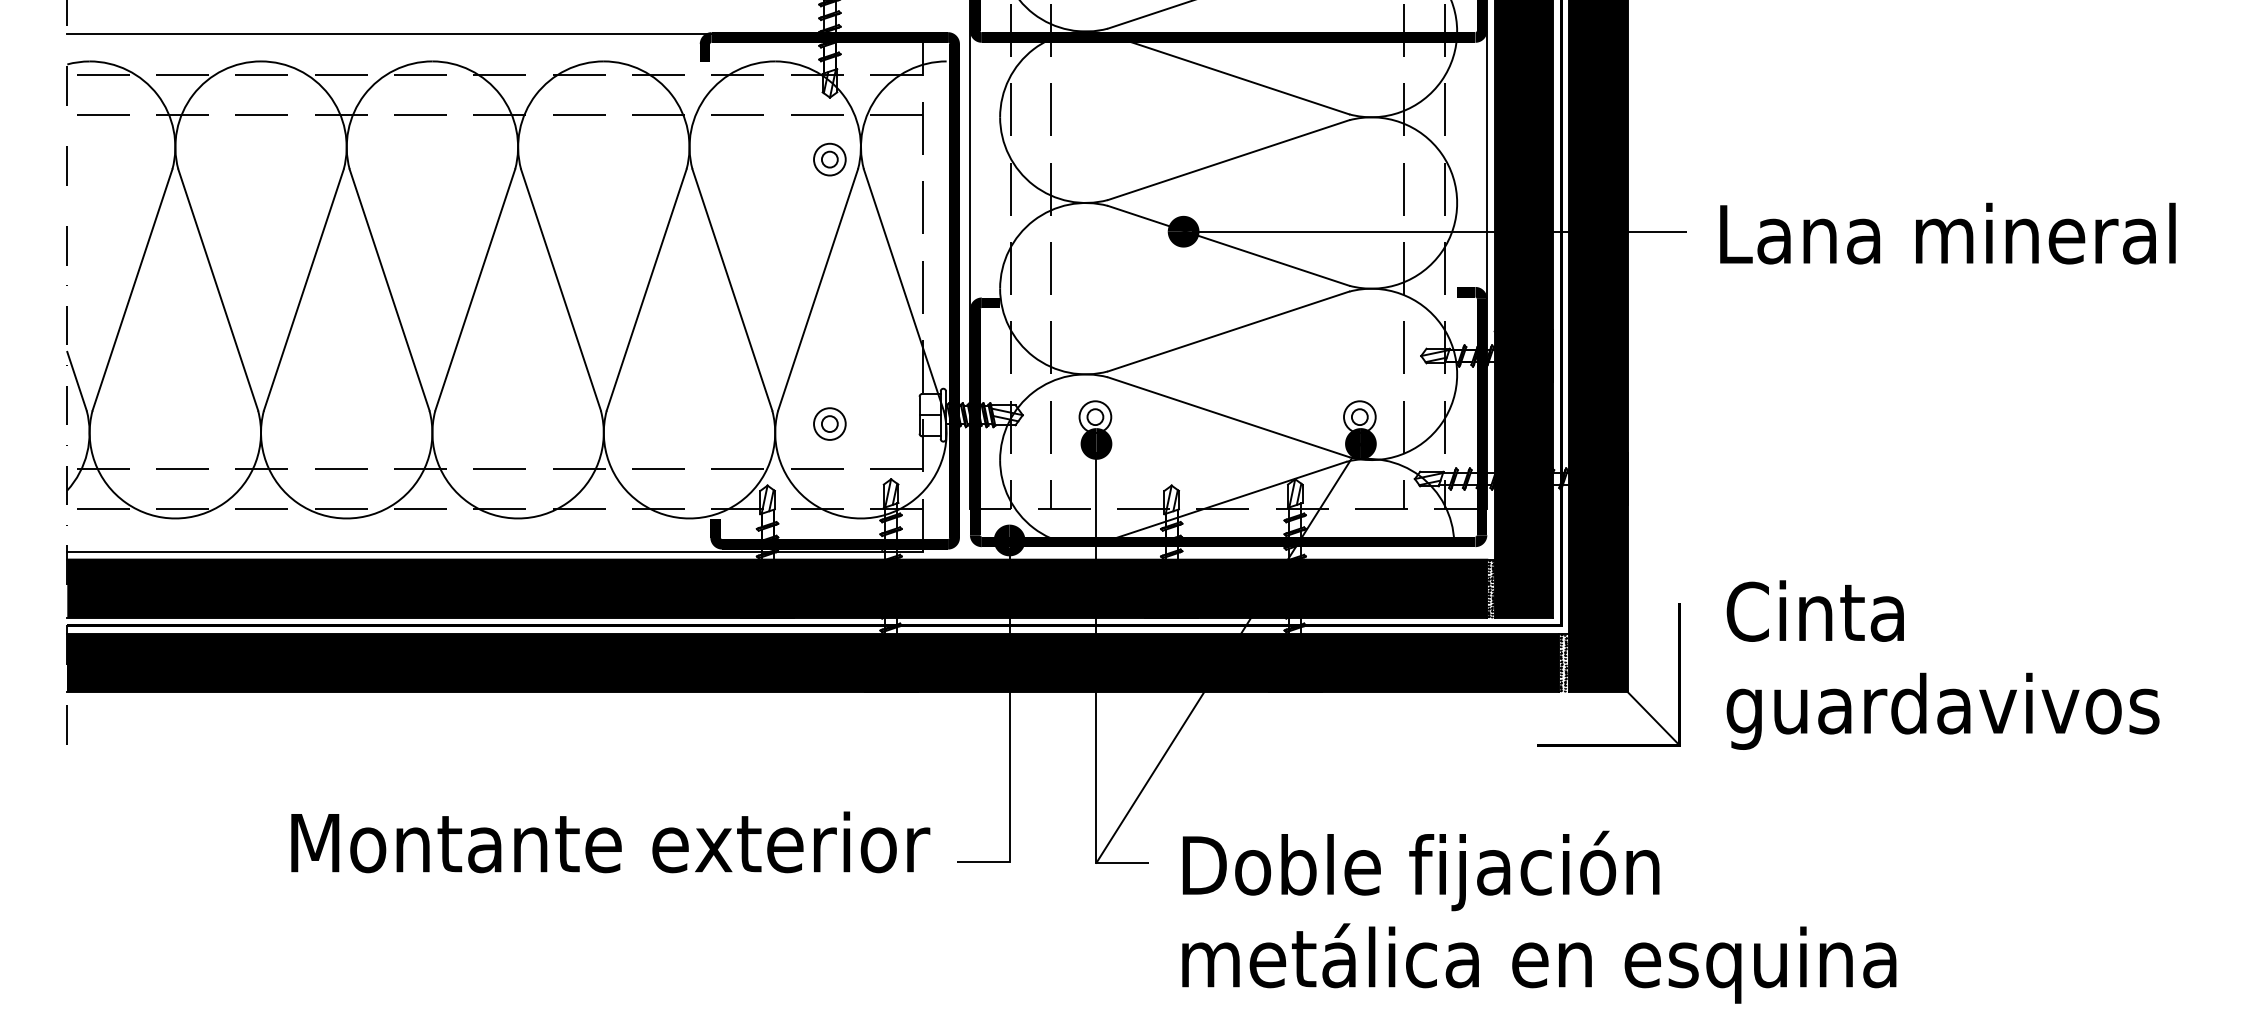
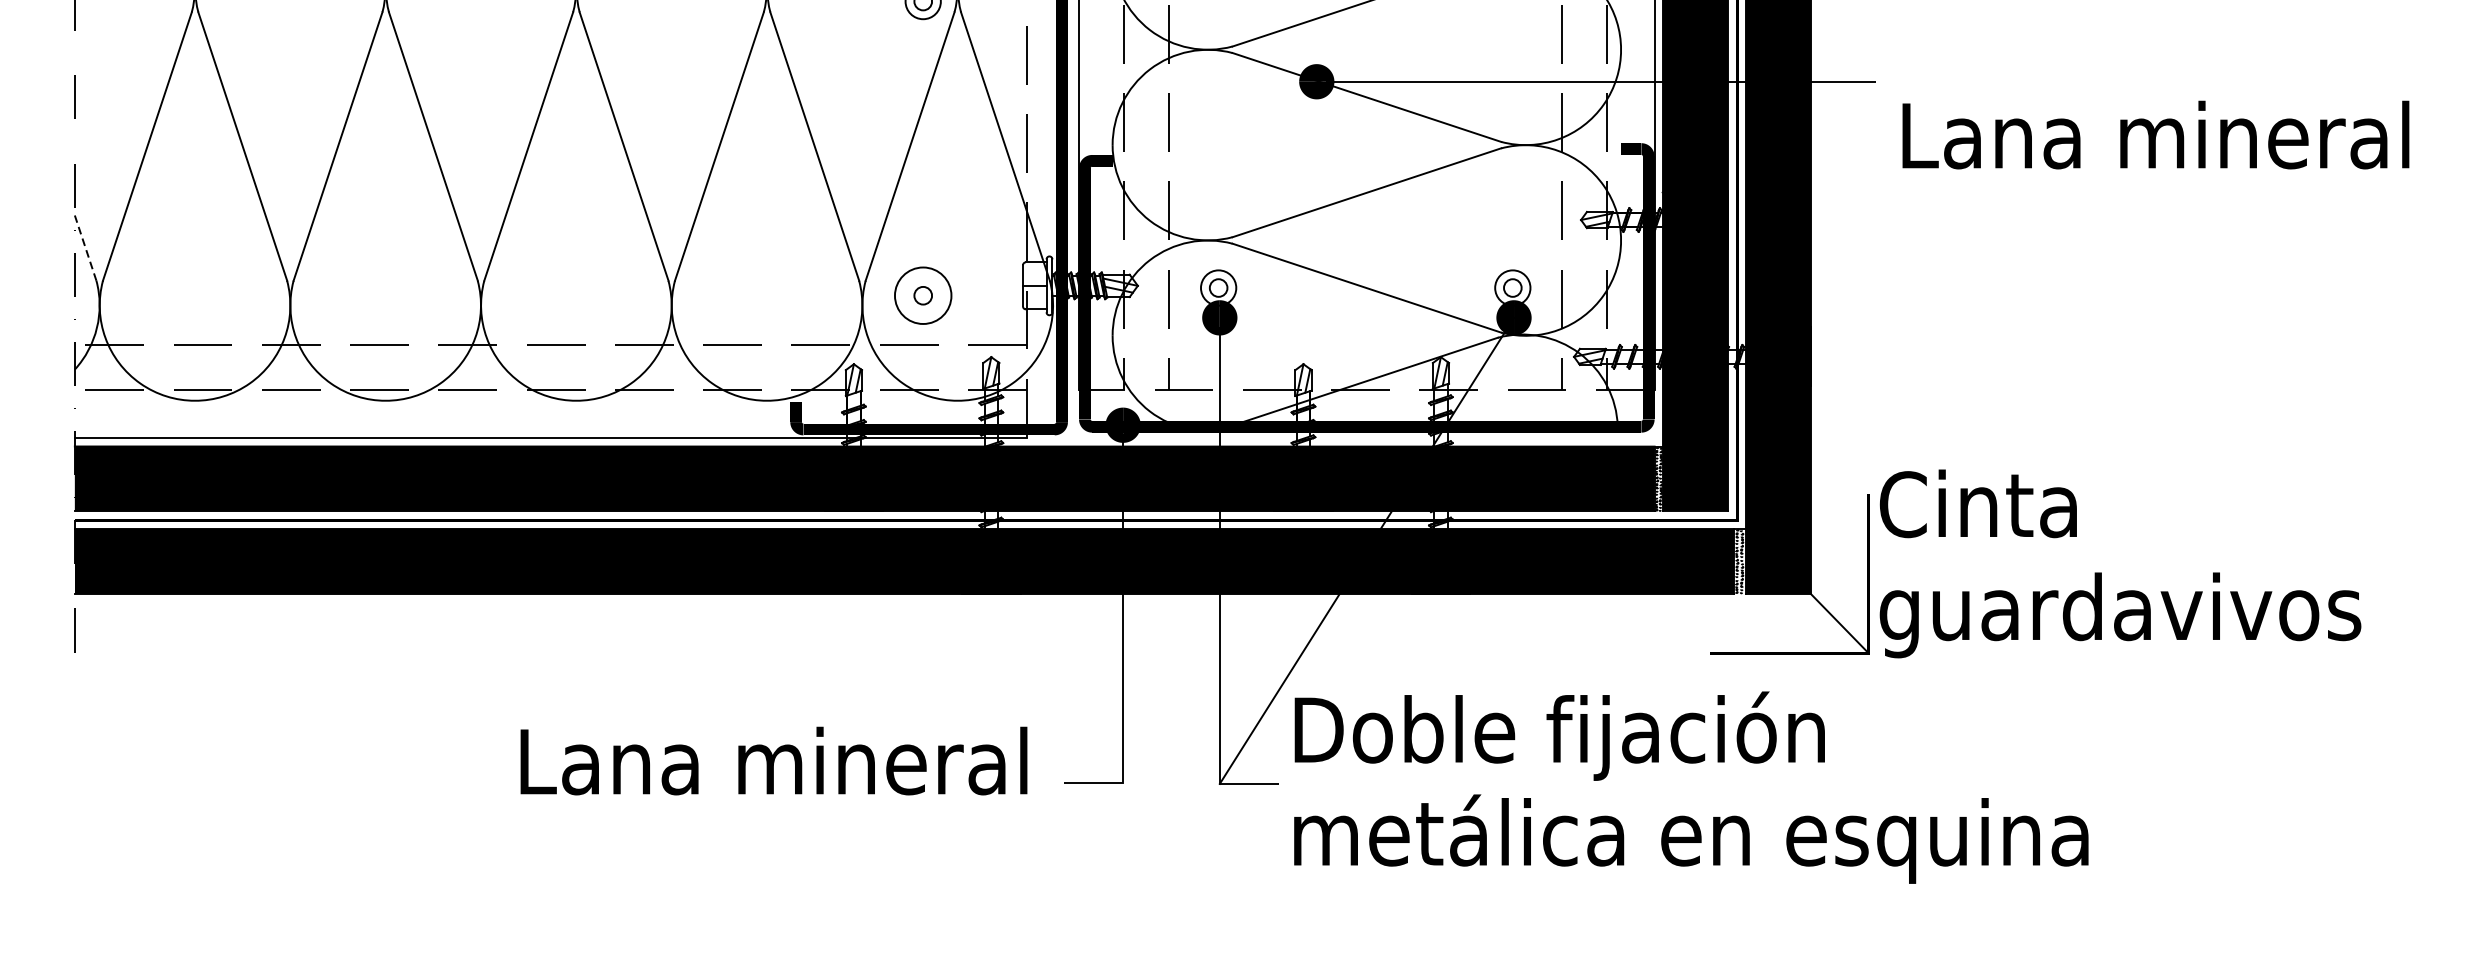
text: (1947, 233) -> (2155, 134), moved
line: (77, 381) -> (86, 248), solid -> dashed
circle: (829, 423) -> (922, 295), size x1.6
text: (1942, 664) -> (2119, 563), moved
text: (610, 842) -> (679, 761), Montante exterior -> Lana mineral
text: (1539, 916) -> (1691, 786), moved

